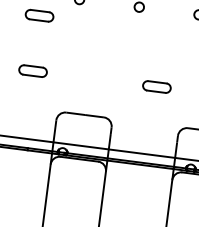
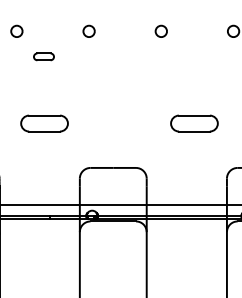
part: (39, 15) -> (43, 56), size x0.6
part: (32, 70) -> (44, 123), size x1.4
part: (156, 86) -> (194, 123), size x1.4

